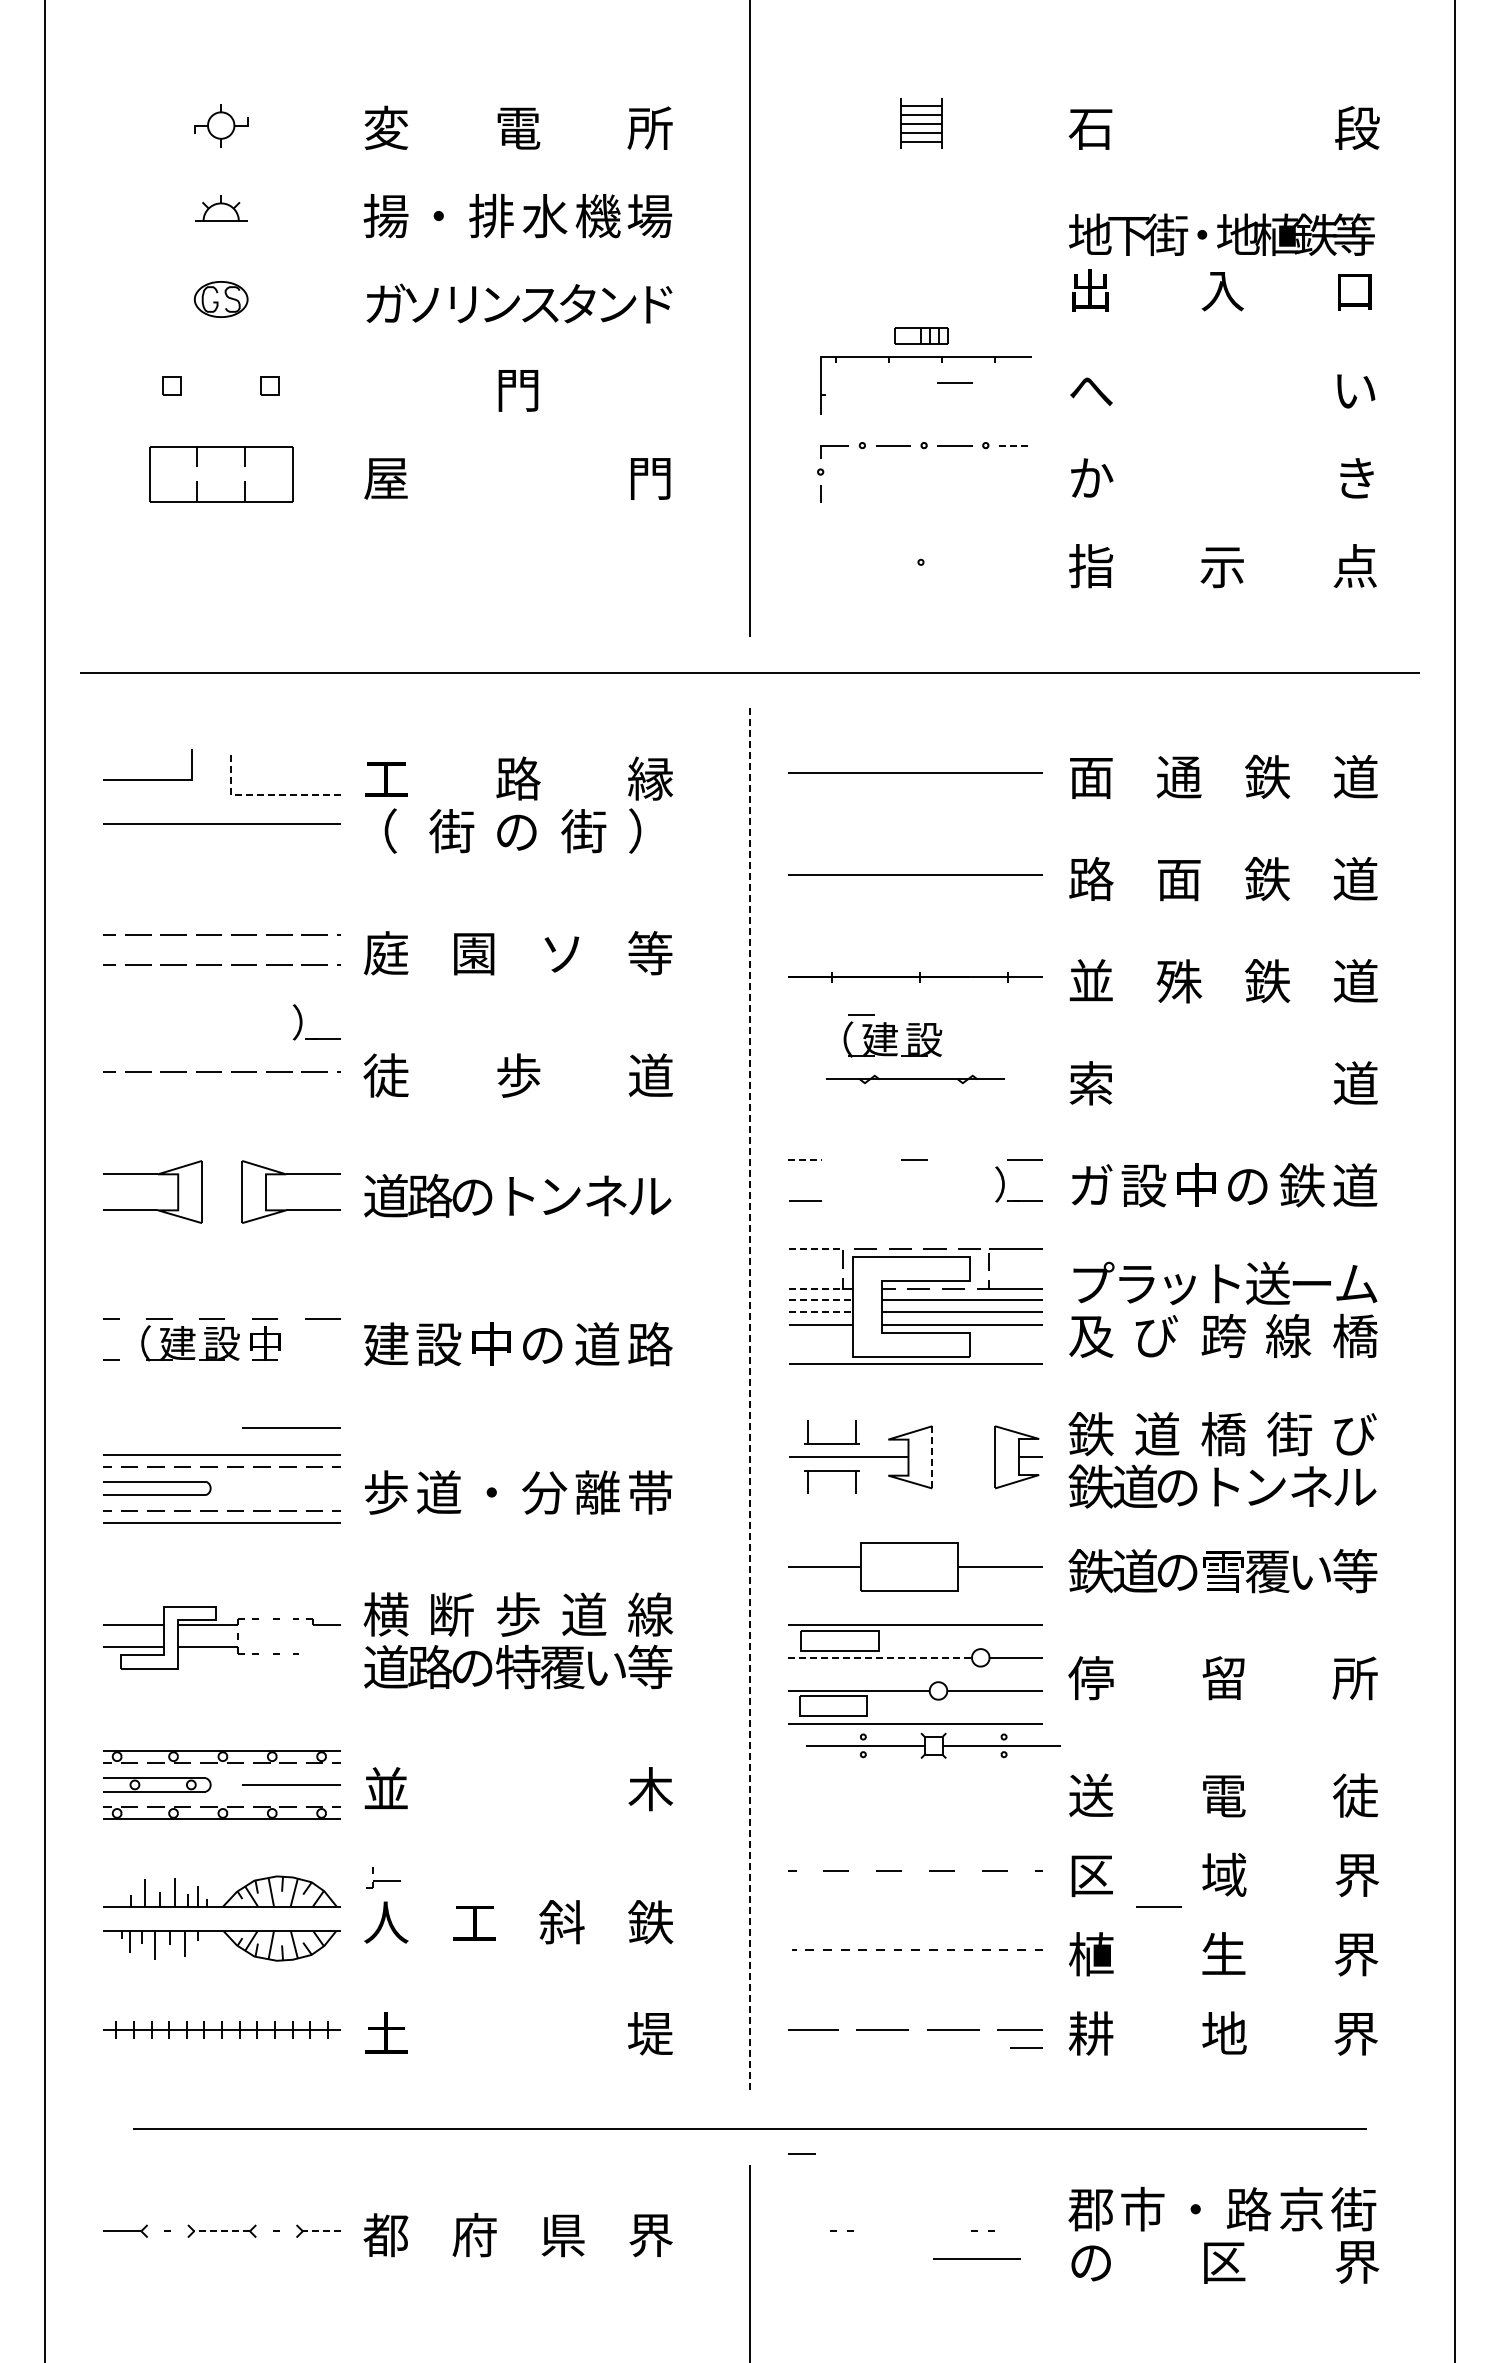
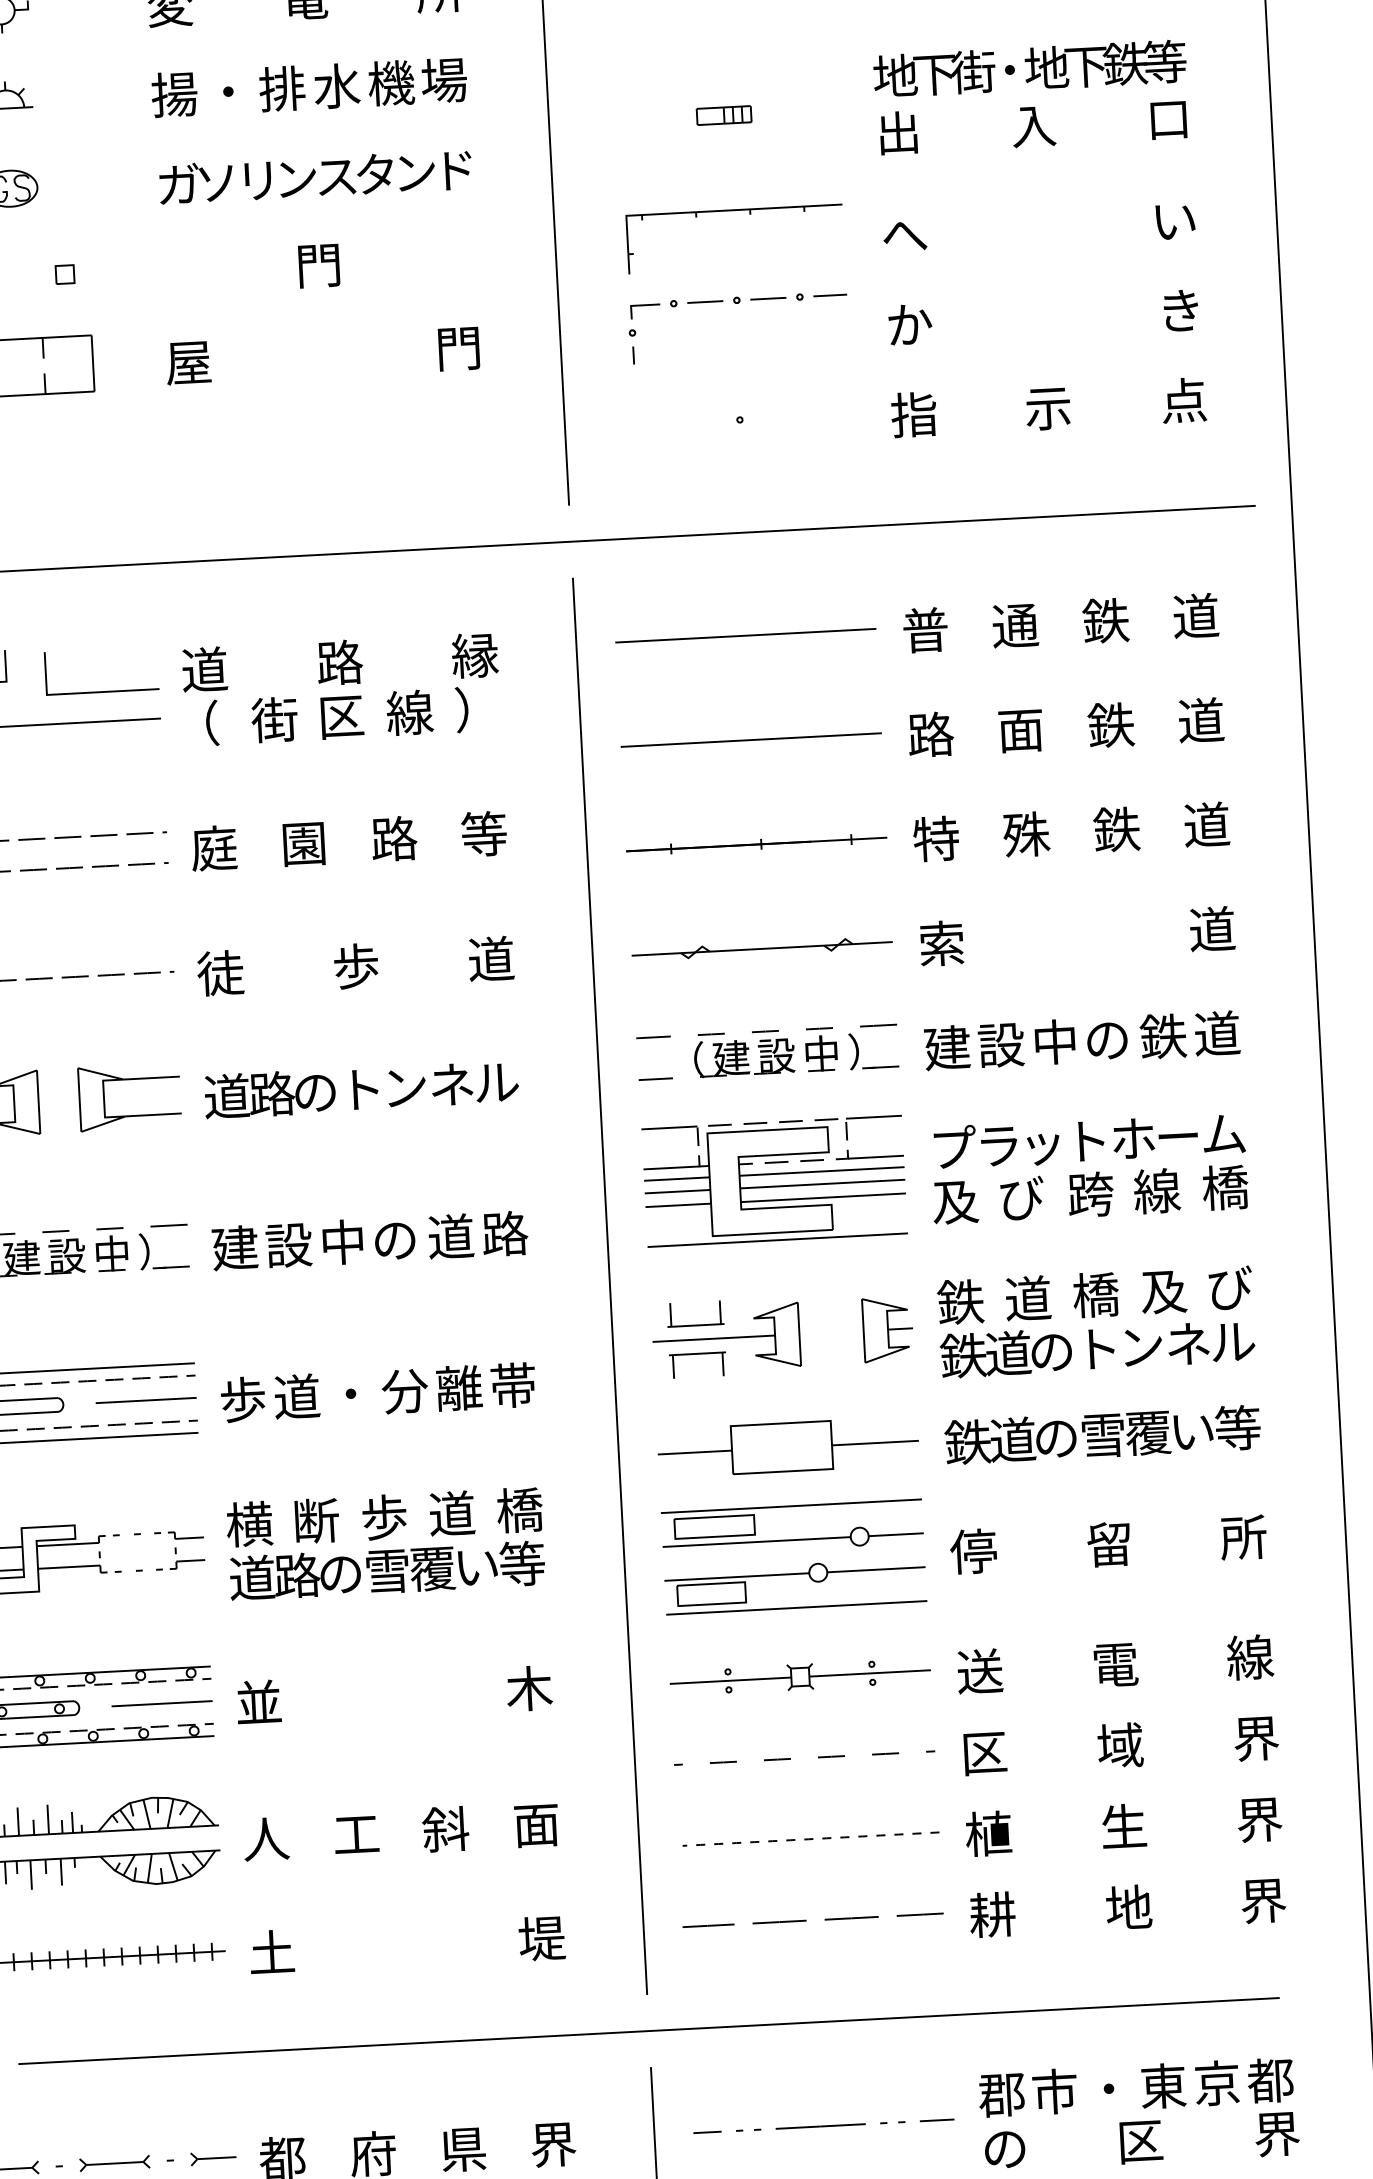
text: (1276, 234) -> (1085, 65), 植 -> 下
part: (921, 335) -> (724, 115), moved
line: (954, 382) -> (764, 234), removed
line: (1016, 445) -> (831, 295), dashed -> solid
text: (1090, 776) -> (924, 629), 面 -> 普
text: (386, 777) -> (205, 668), 工 -> 道
line: (264, 795) -> (81, 693), dashed -> solid
text: (583, 831) -> (409, 713), 街 -> 線
text: (517, 832) -> (341, 717), の -> 区
text: (562, 953) -> (394, 839), ソ -> 路
text: (1090, 981) -> (935, 839), 並 -> 特
part: (302, 1022) -> (149, 1251), moved
part: (892, 1035) -> (743, 1053), moved
part: (915, 1079) -> (762, 948), size x1.43
line: (805, 1160) -> (653, 1037), dashed -> solid
part: (968, 1180) -> (821, 1049), added
text: (1091, 1185) -> (947, 1047), ガ -> 建
line: (816, 1249) -> (669, 1128), dashed -> solid
text: (1268, 1282) -> (1133, 1137), 送 -> ホ
line: (816, 1288) -> (672, 1167), dashed -> solid
line: (821, 1299) -> (677, 1178), dashed -> solid
line: (821, 1312) -> (678, 1192), dashed -> solid
line: (750, 1401) -> (610, 1286), dashed -> solid
line: (291, 1427) -> (146, 1400), moved
text: (1289, 1434) -> (1163, 1291), 街 -> 及
line: (932, 1456) -> (799, 1333), dashed -> solid
text: (650, 1614) -> (519, 1510), 線 -> 橋
line: (879, 1657) -> (756, 1541), dashed -> solid
text: (518, 1666) -> (387, 1570), 特 -> 雪
part: (933, 1745) -> (800, 1676), moved
text: (1355, 1795) -> (1250, 1657), 徒 -> 線
part: (383, 1877) -> (187, 1557), moved
line: (1158, 1906) -> (1054, 1781), removed
text: (650, 1922) -> (536, 1824), 鉄 -> 面
line: (1026, 2047) -> (937, 2119), moved
line: (801, 2153) -> (707, 2131), moved
text: (1248, 2209) -> (1162, 2086), 路 -> 東
text: (1353, 2209) -> (1270, 2080), 街 -> 都
line: (222, 2231) -> (115, 2163), dashed -> solid
line: (321, 2231) -> (216, 2158), dashed -> solid
line: (976, 2258) -> (820, 2125), moved

